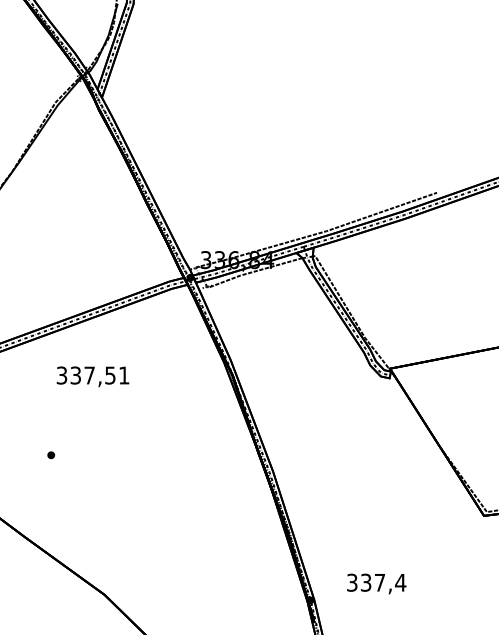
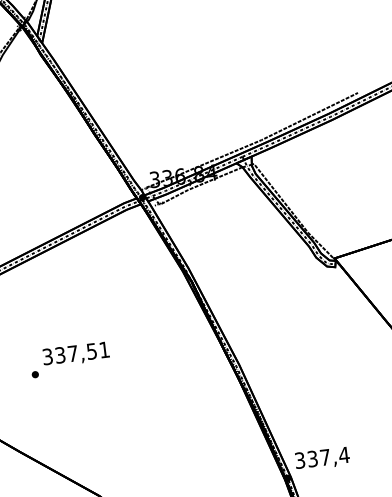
text: (92, 376) -> (75, 354), moved
text: (376, 583) -> (322, 458), moved

